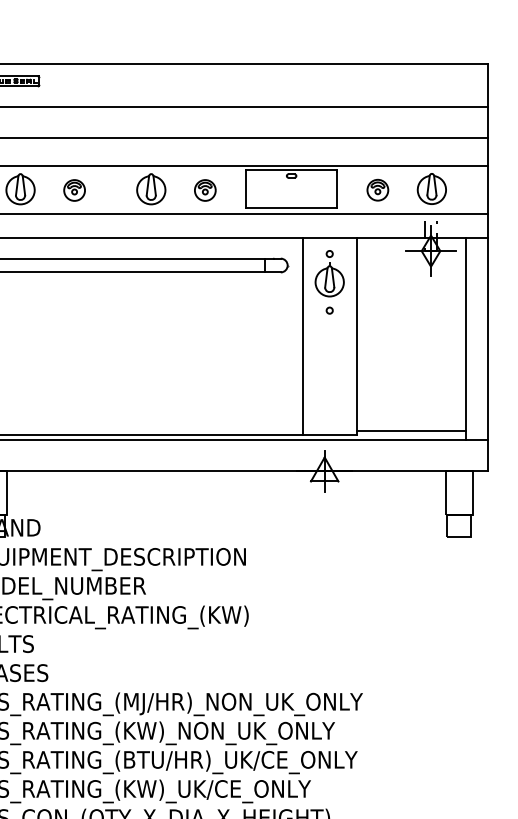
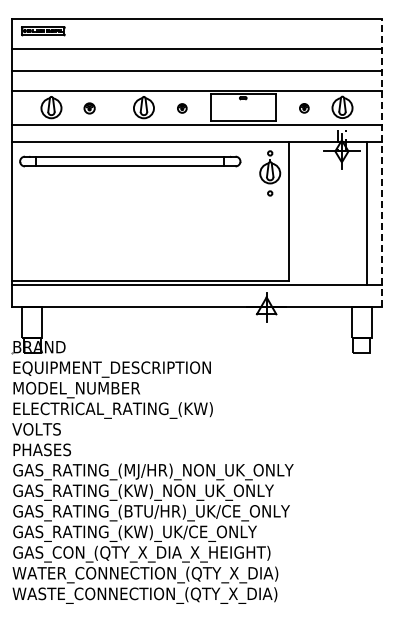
part: (74, 190) -> (89, 108), size x0.7
part: (205, 190) -> (182, 108), size x0.6
part: (378, 190) -> (304, 108), size x0.6
line: (487, 266) -> (381, 162), solid -> dashed
line: (301, 336) -> (250, 211), removed
line: (410, 430) -> (327, 278), removed

